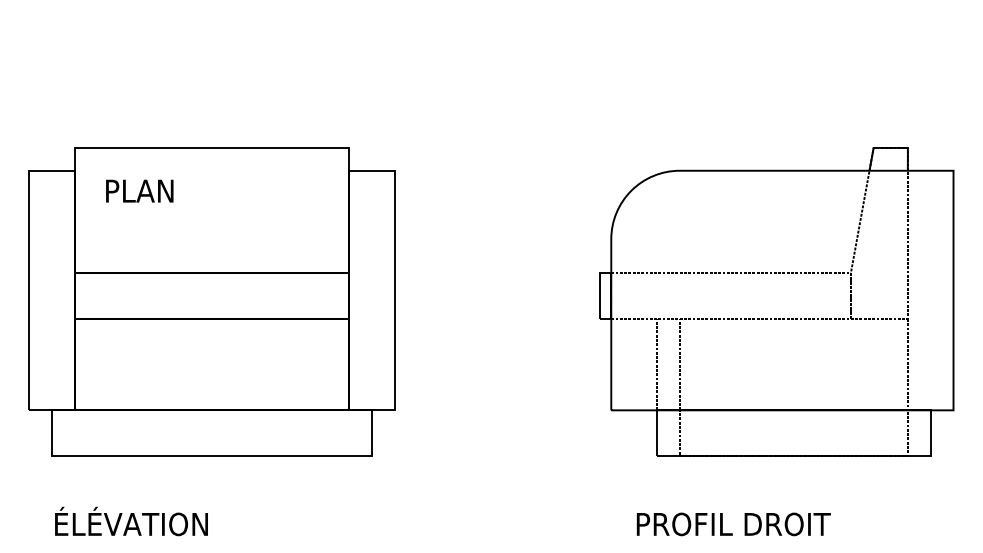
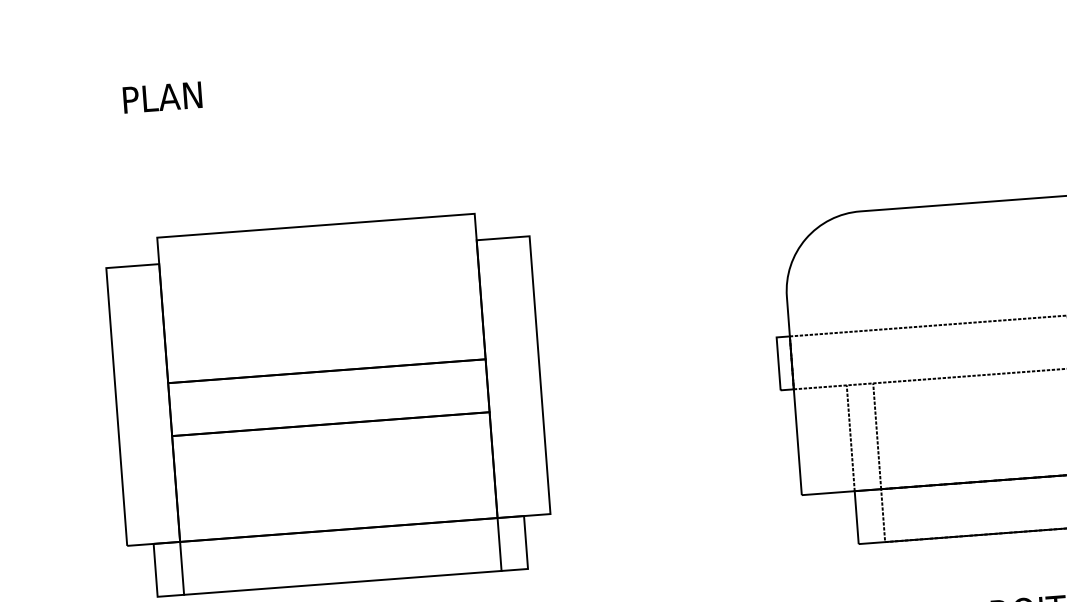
text: (139, 190) -> (162, 96), moved
line: (75, 432) -> (182, 567), added
line: (348, 432) -> (499, 543), added

